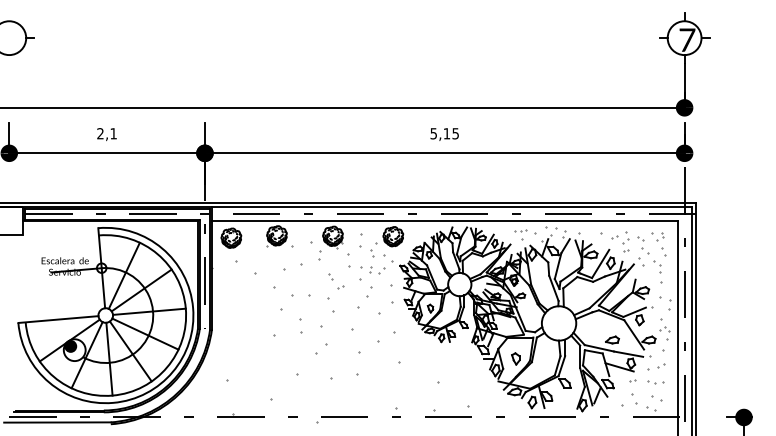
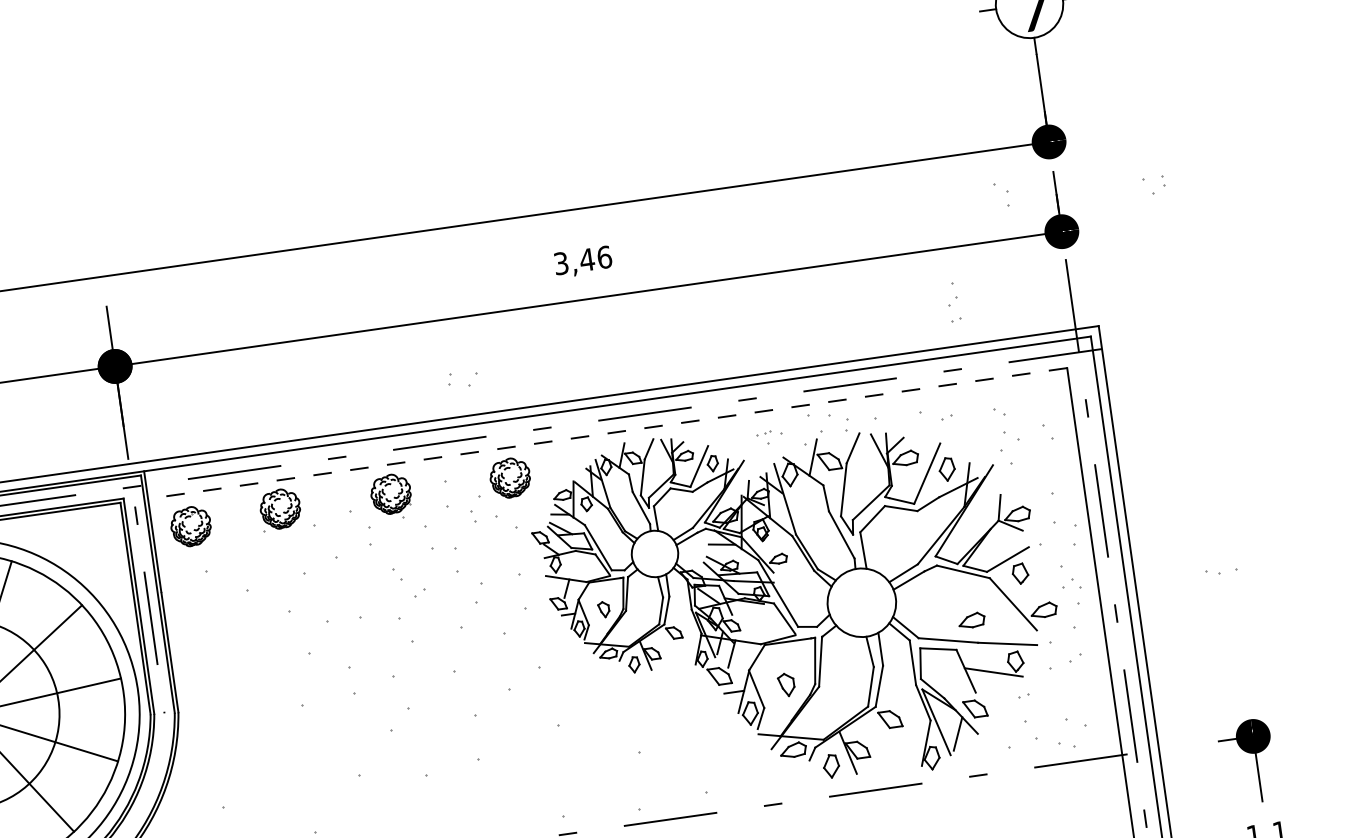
text: (445, 133) -> (584, 259), 5,15 -> 3,46
line: (444, 221) -> (607, 433), solid -> dashed
part: (525, 234) -> (770, 436), size x0.6
part: (657, 236) -> (1153, 184), moved
part: (625, 241) -> (952, 301), moved
part: (657, 266) -> (1001, 194), moved
part: (377, 270) -> (464, 379), moved
part: (655, 382) -> (1220, 571), moved

